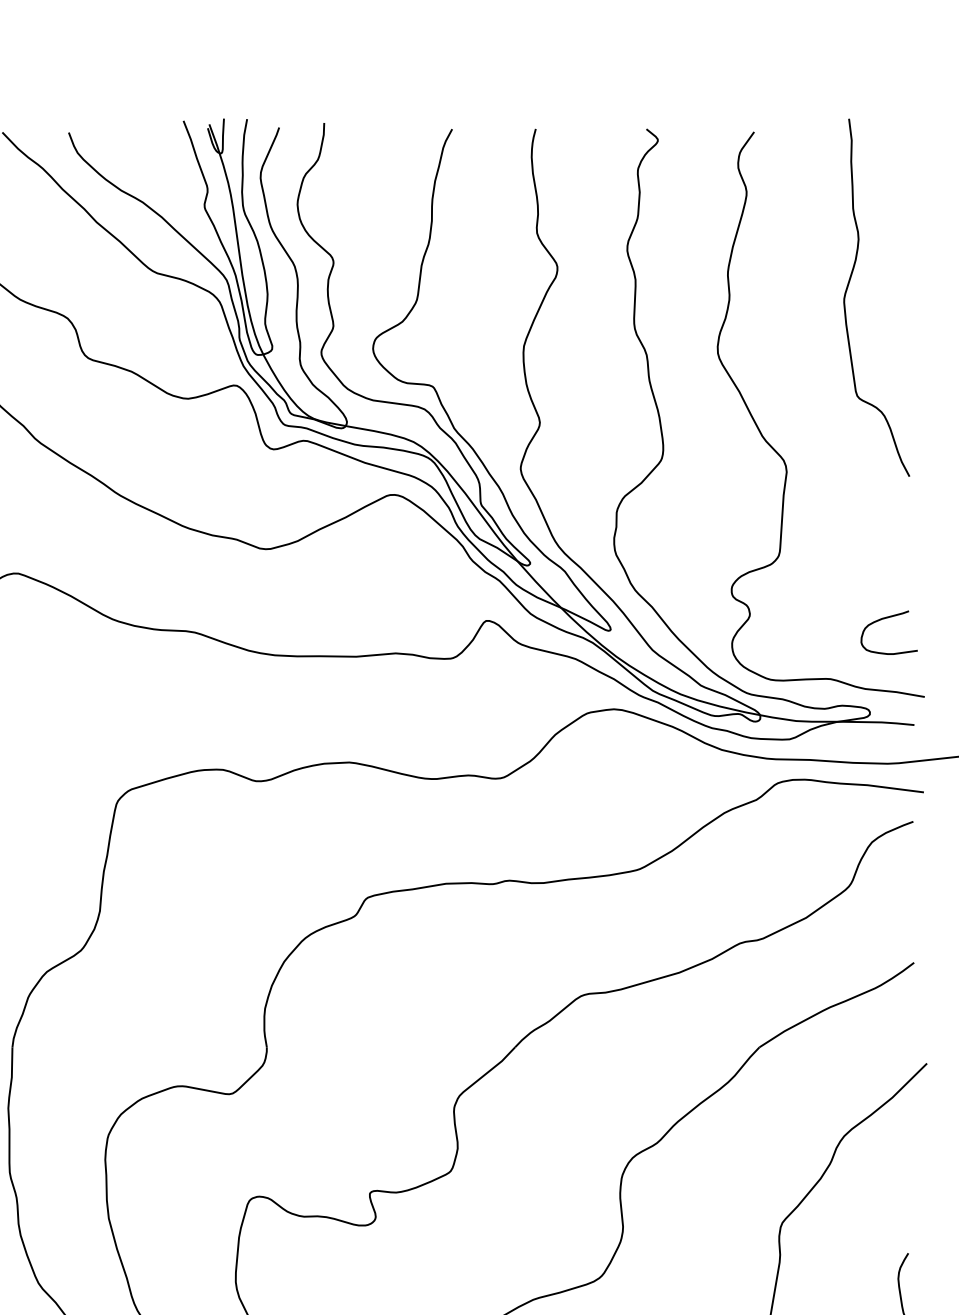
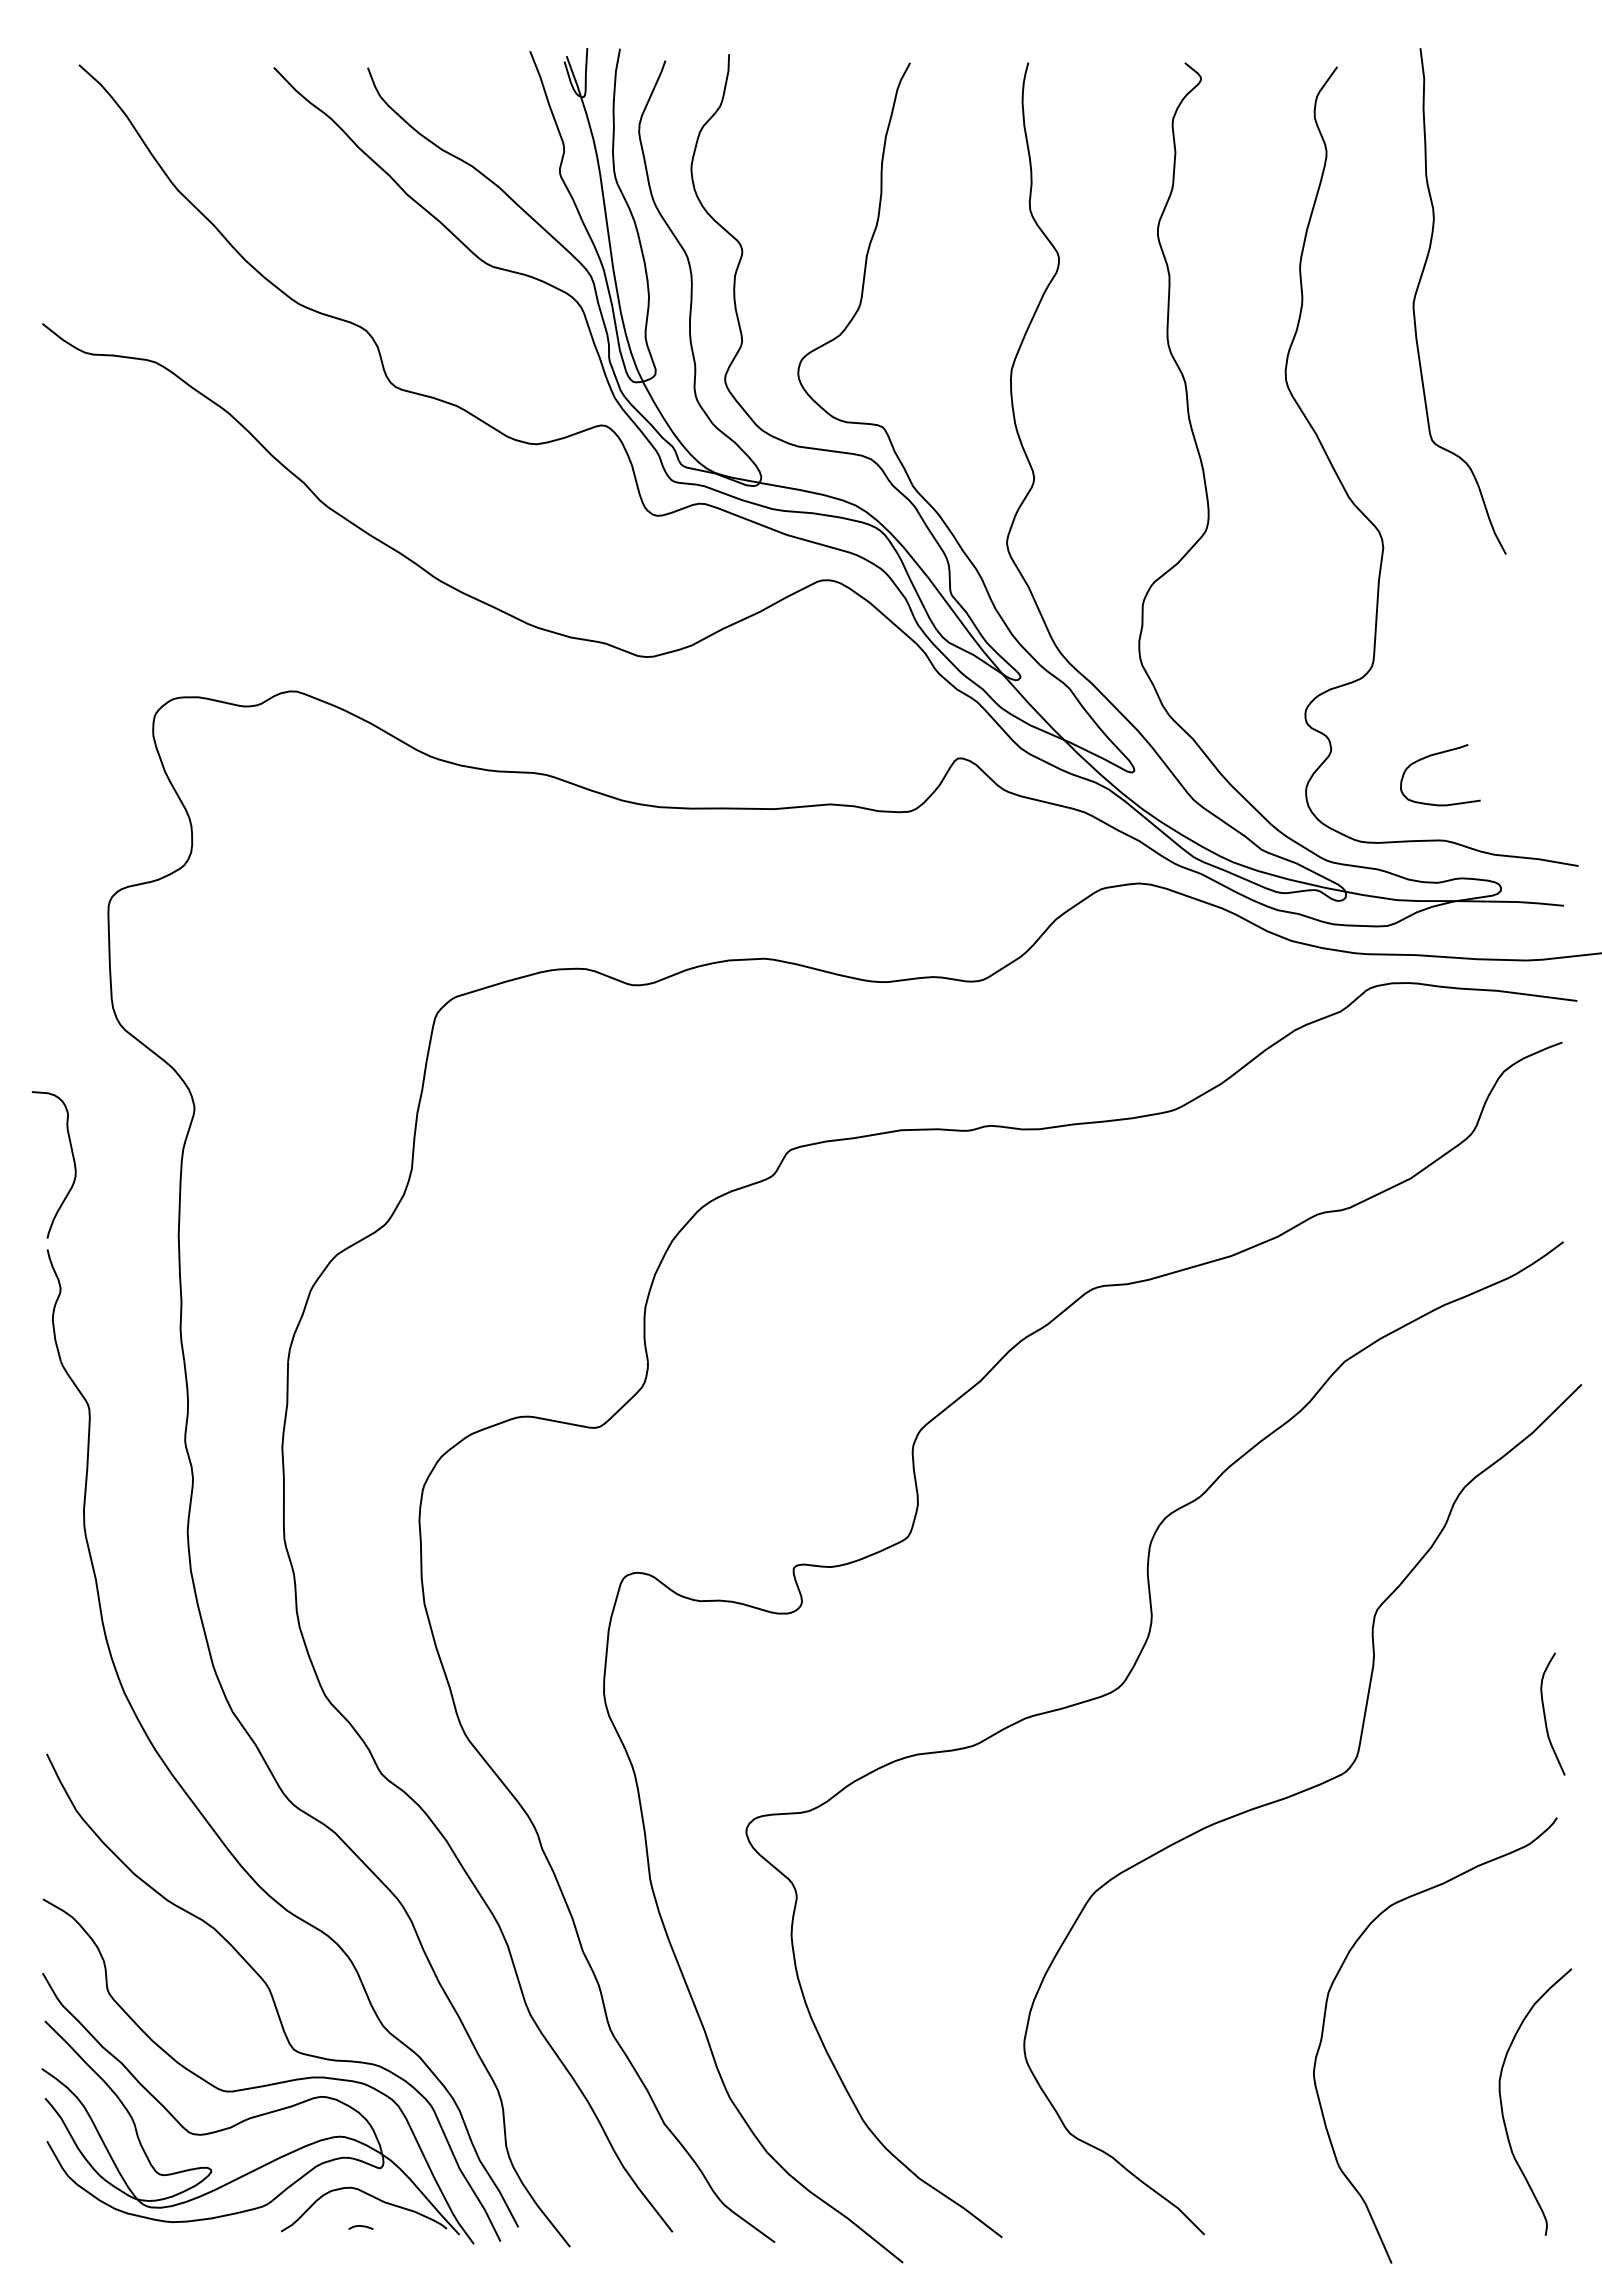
curve: (847, 289) -> (1418, 289), moved
curve: (885, 618) -> (1435, 755), moved

